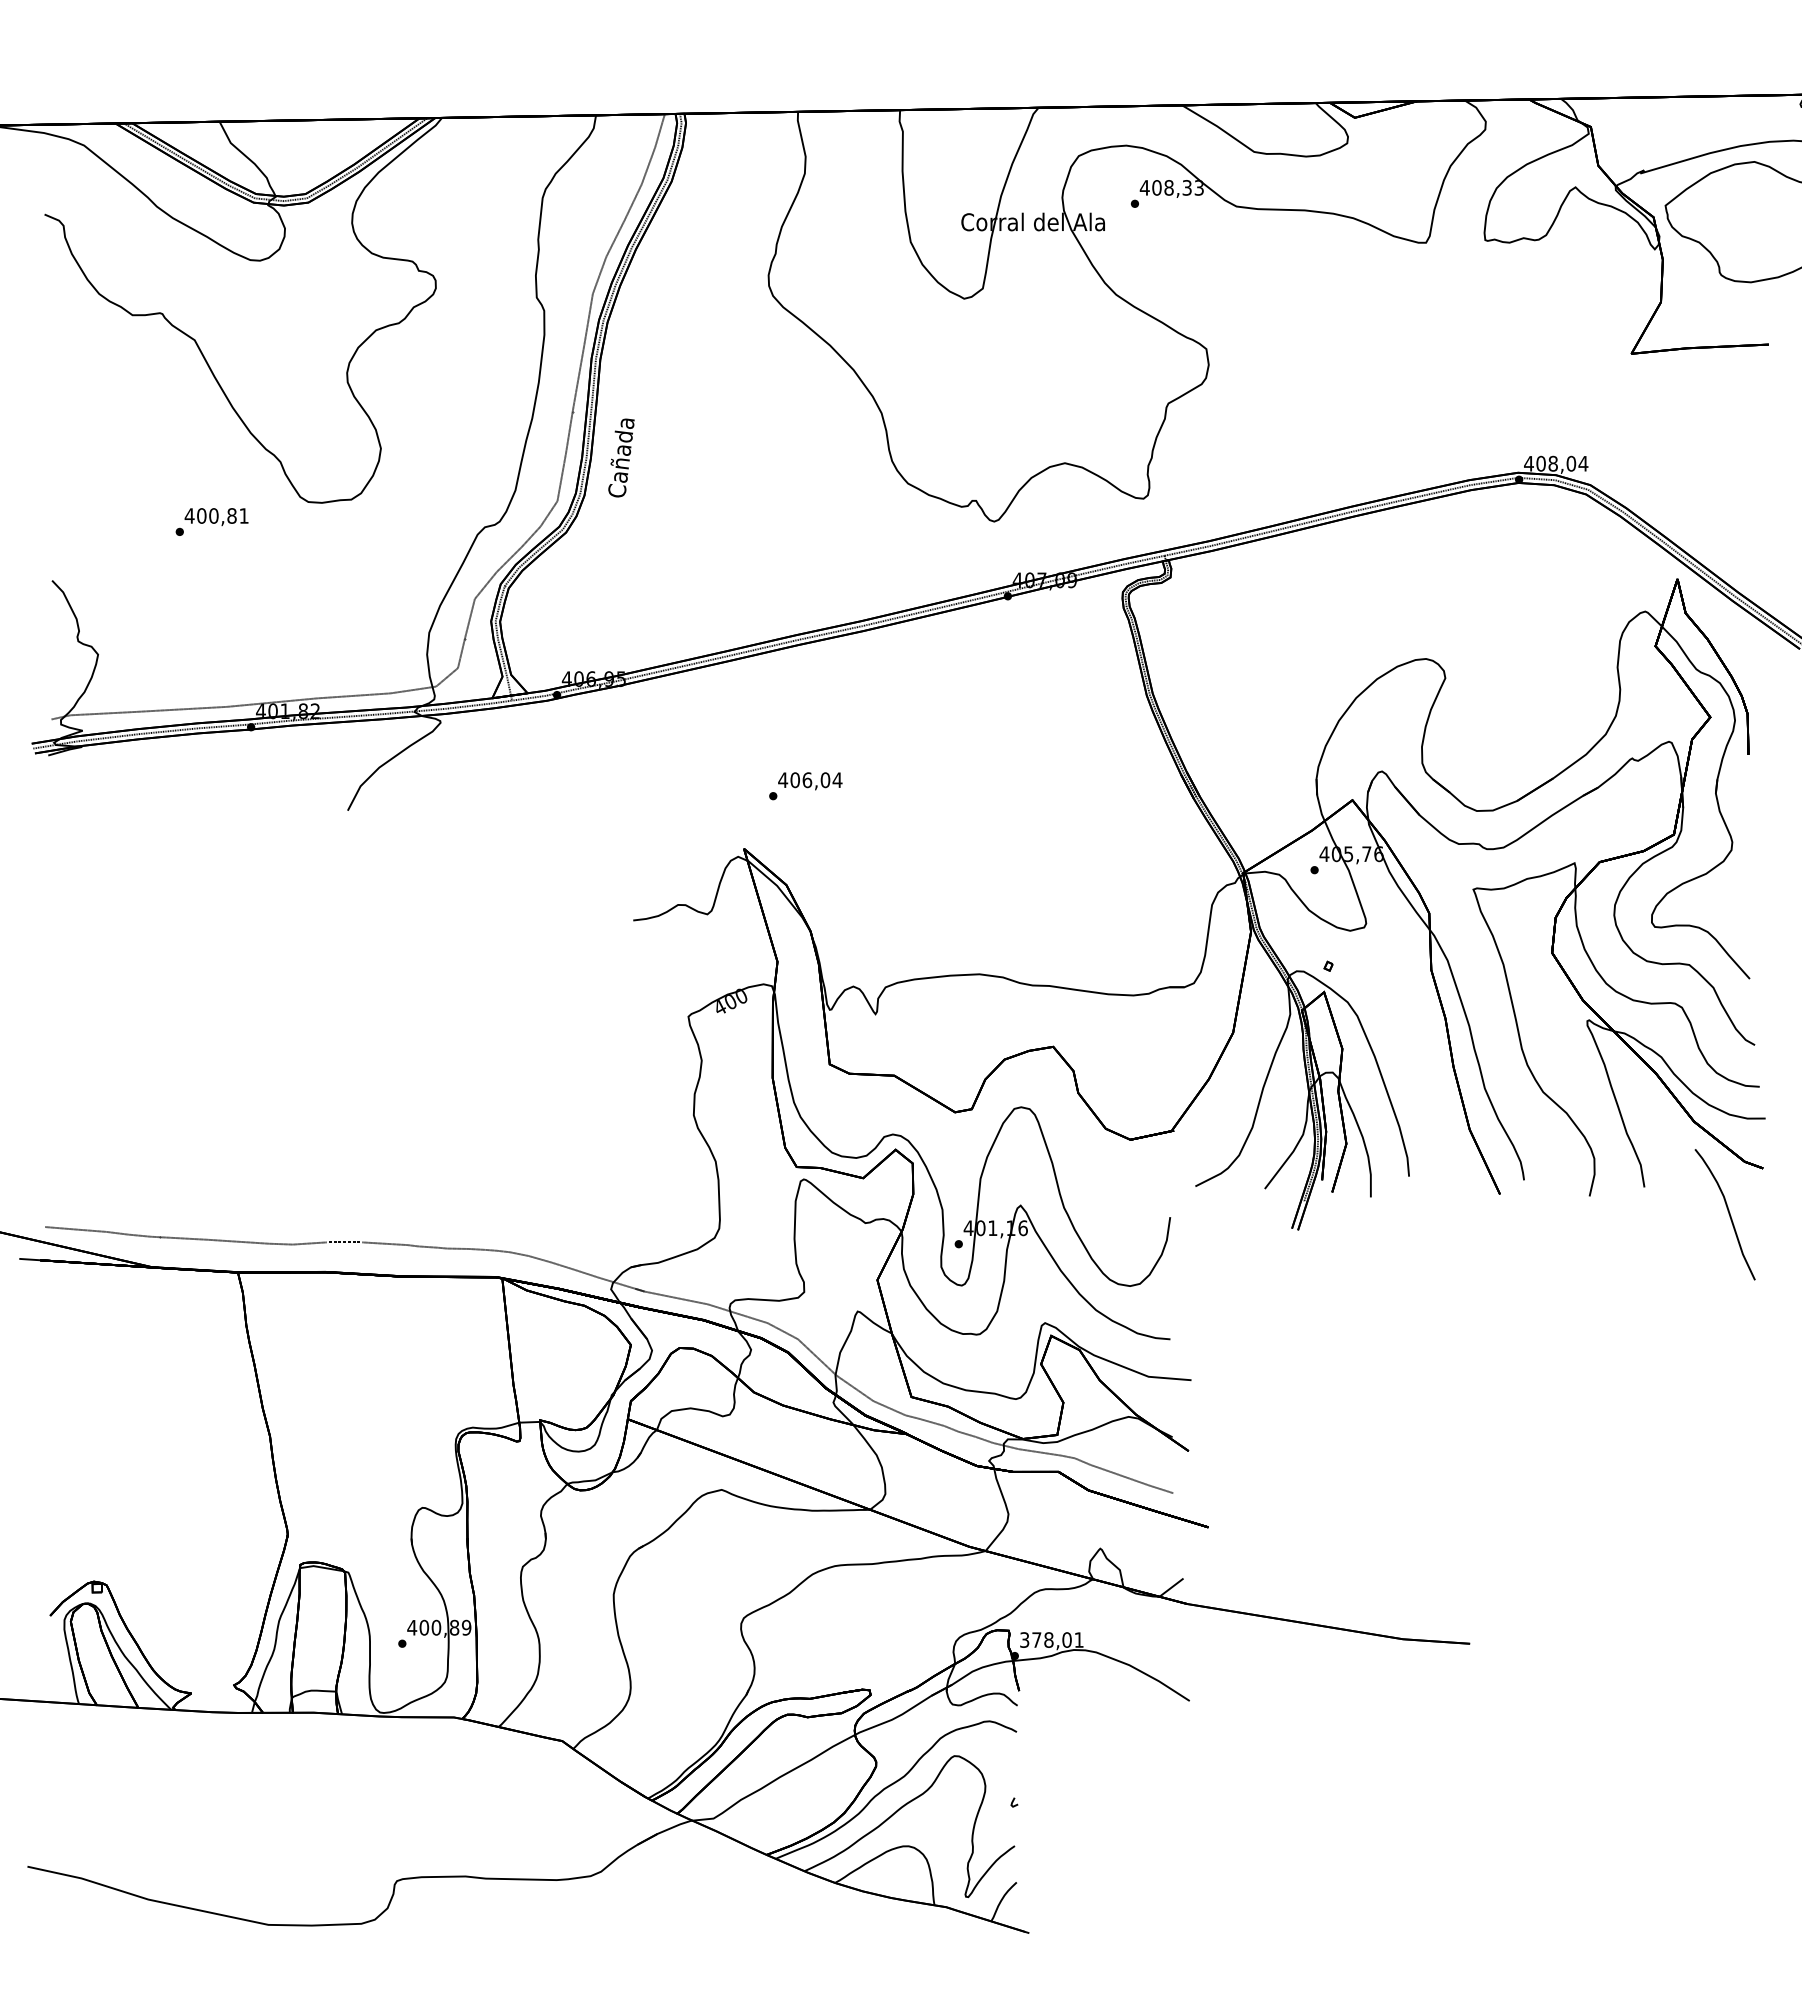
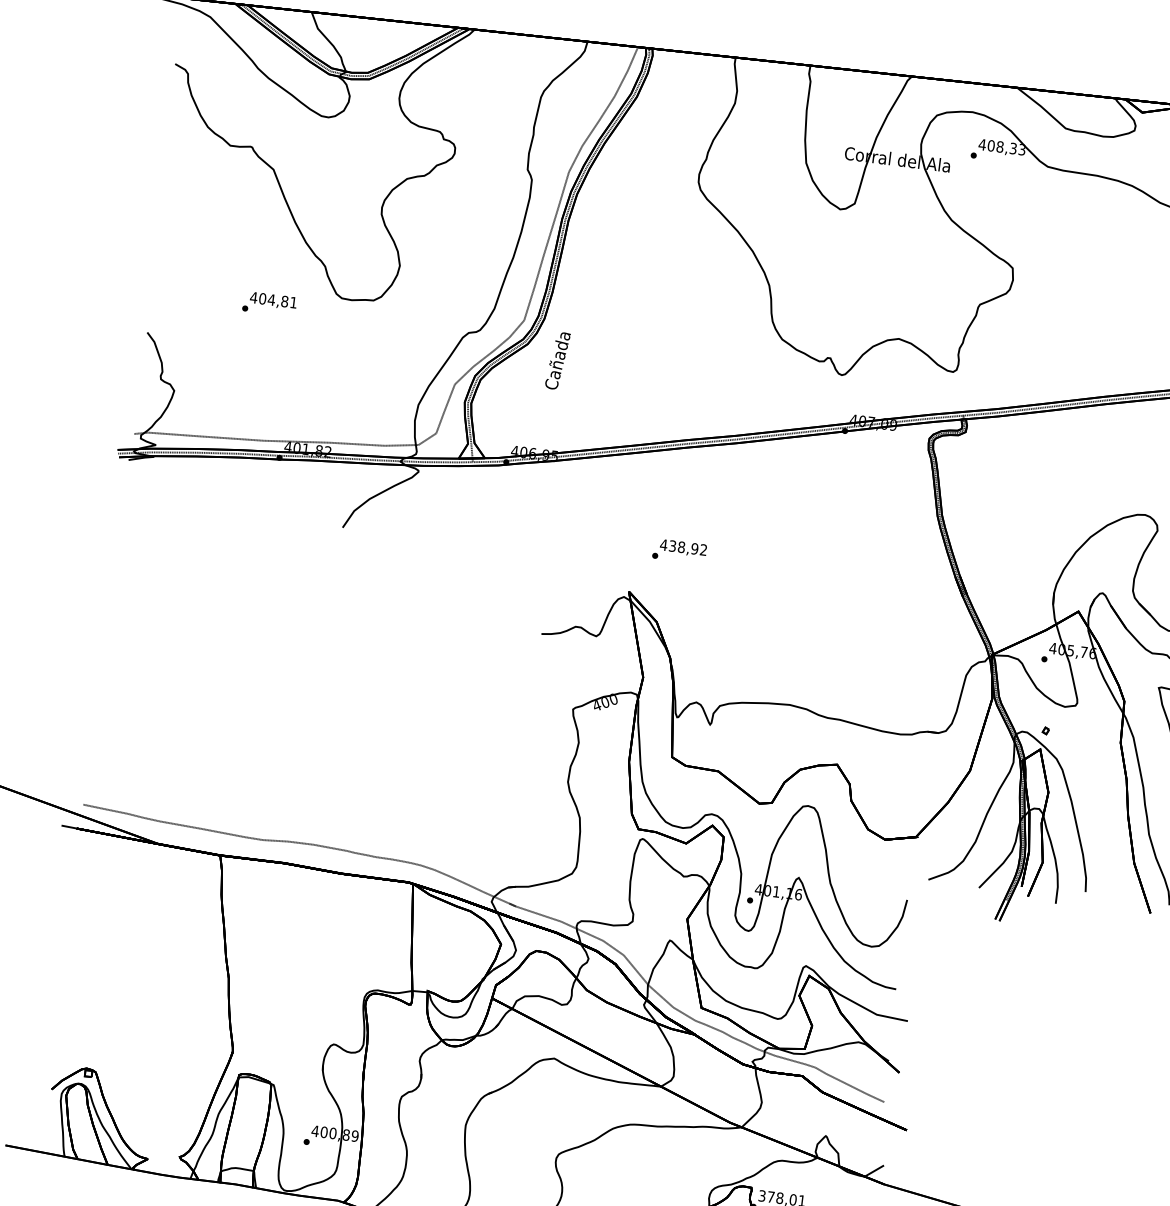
text: (621, 457) -> (557, 360), moved
text: (213, 515) -> (271, 299), 400,81 -> 404,81
text: (816, 780) -> (688, 548), 406,04 -> 438,92

